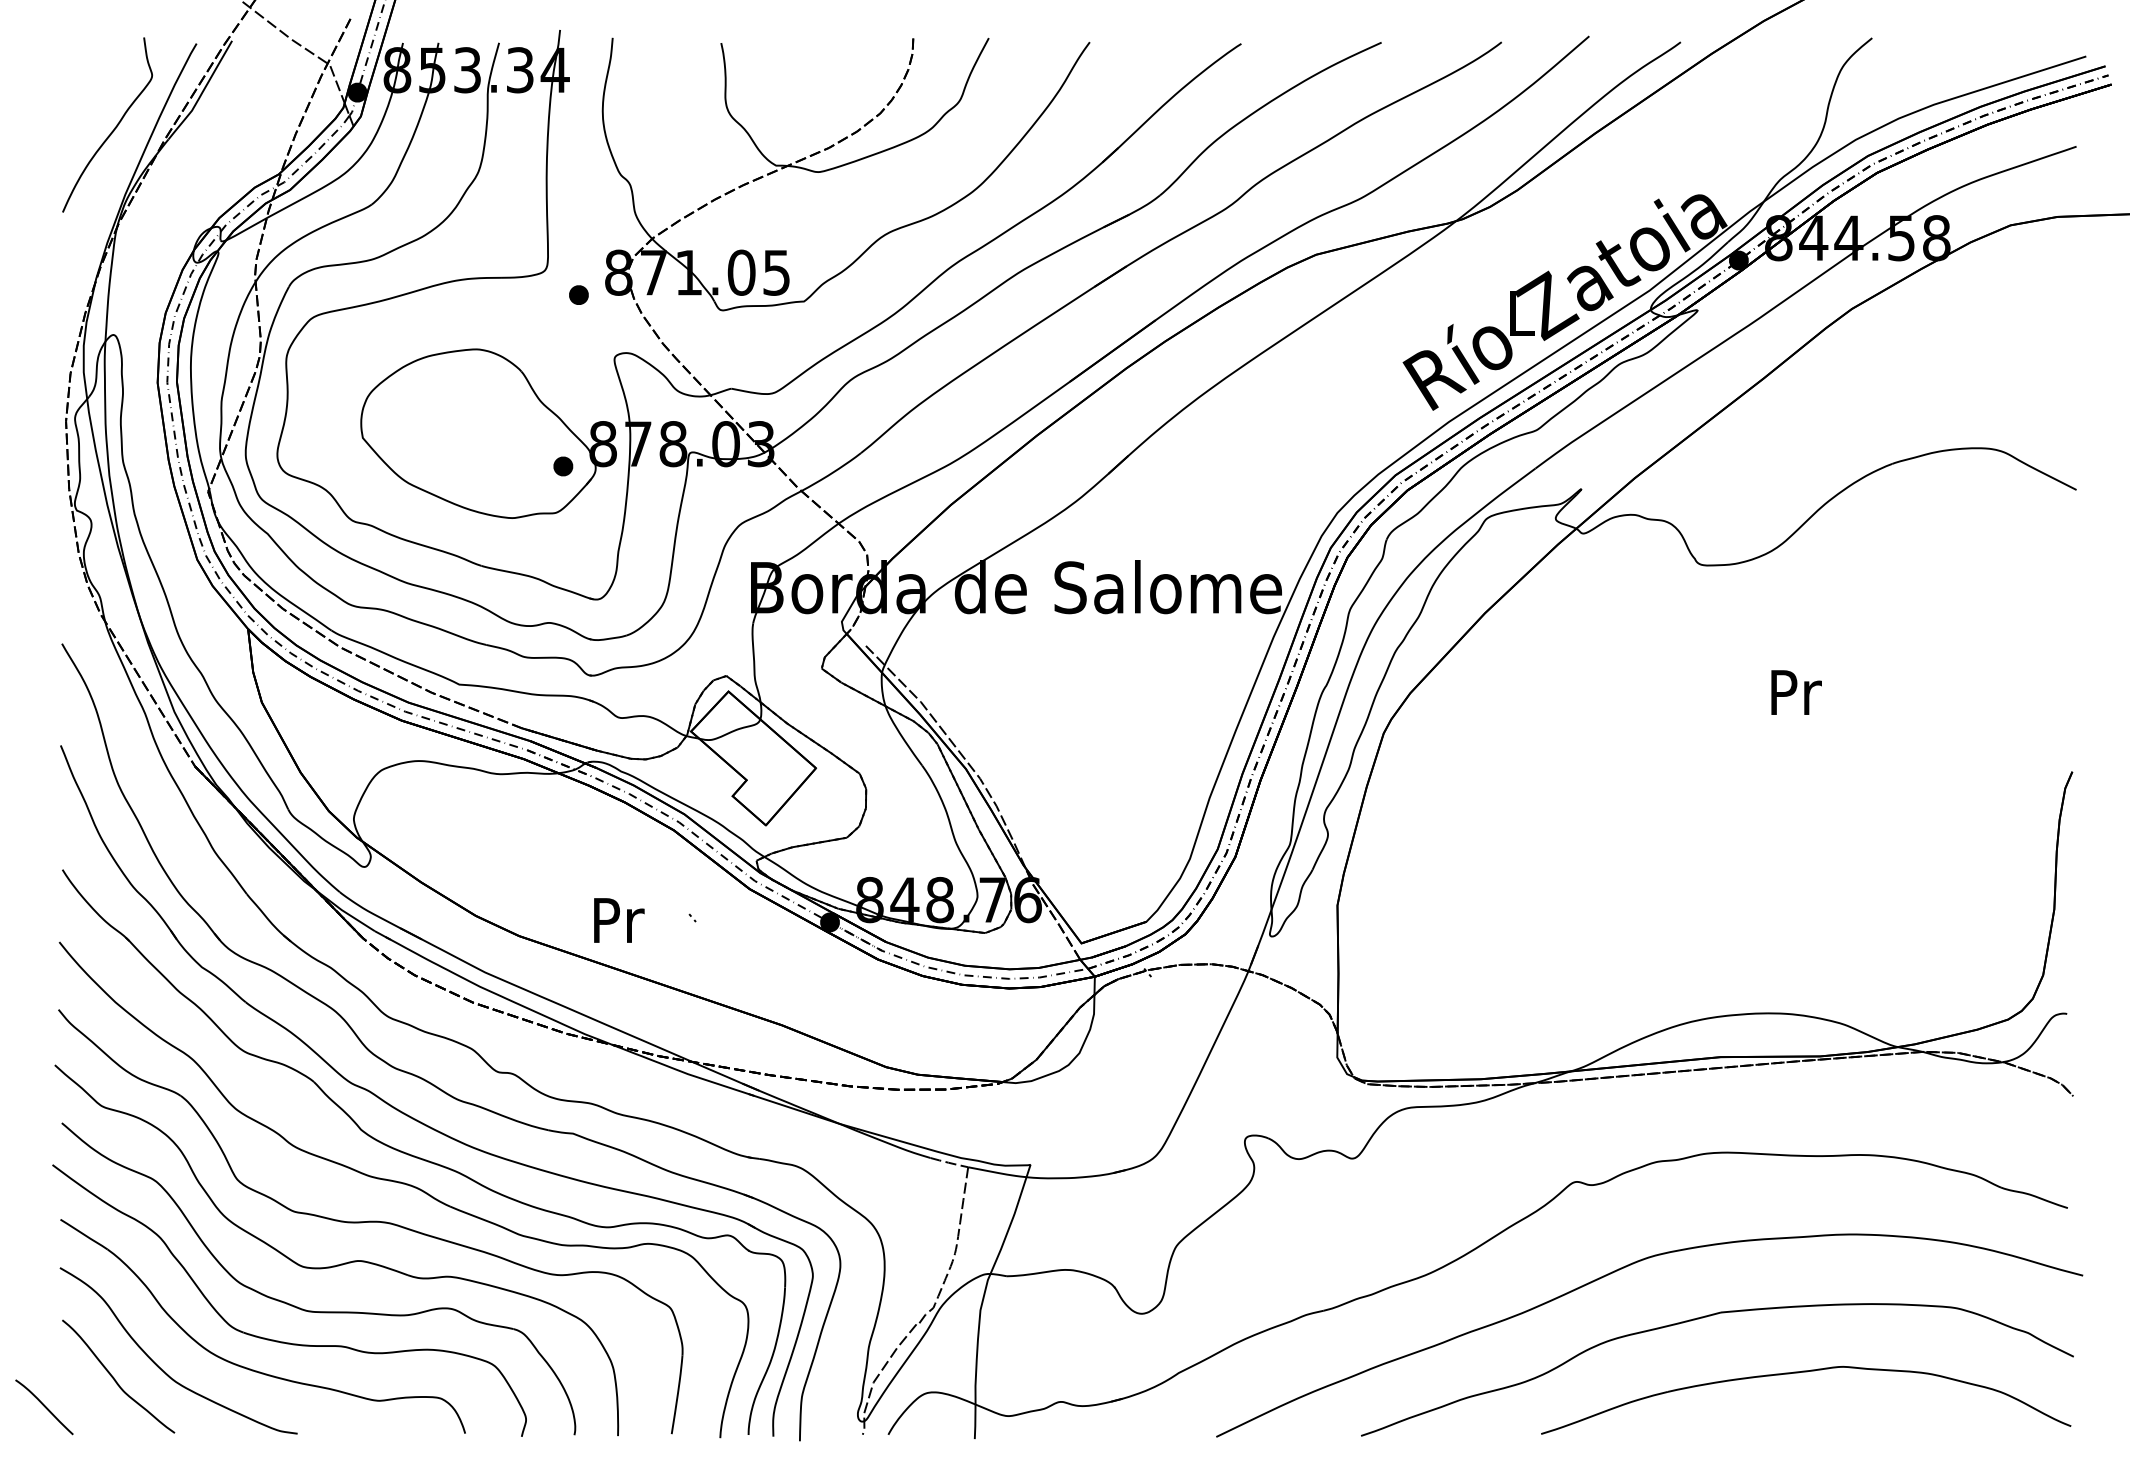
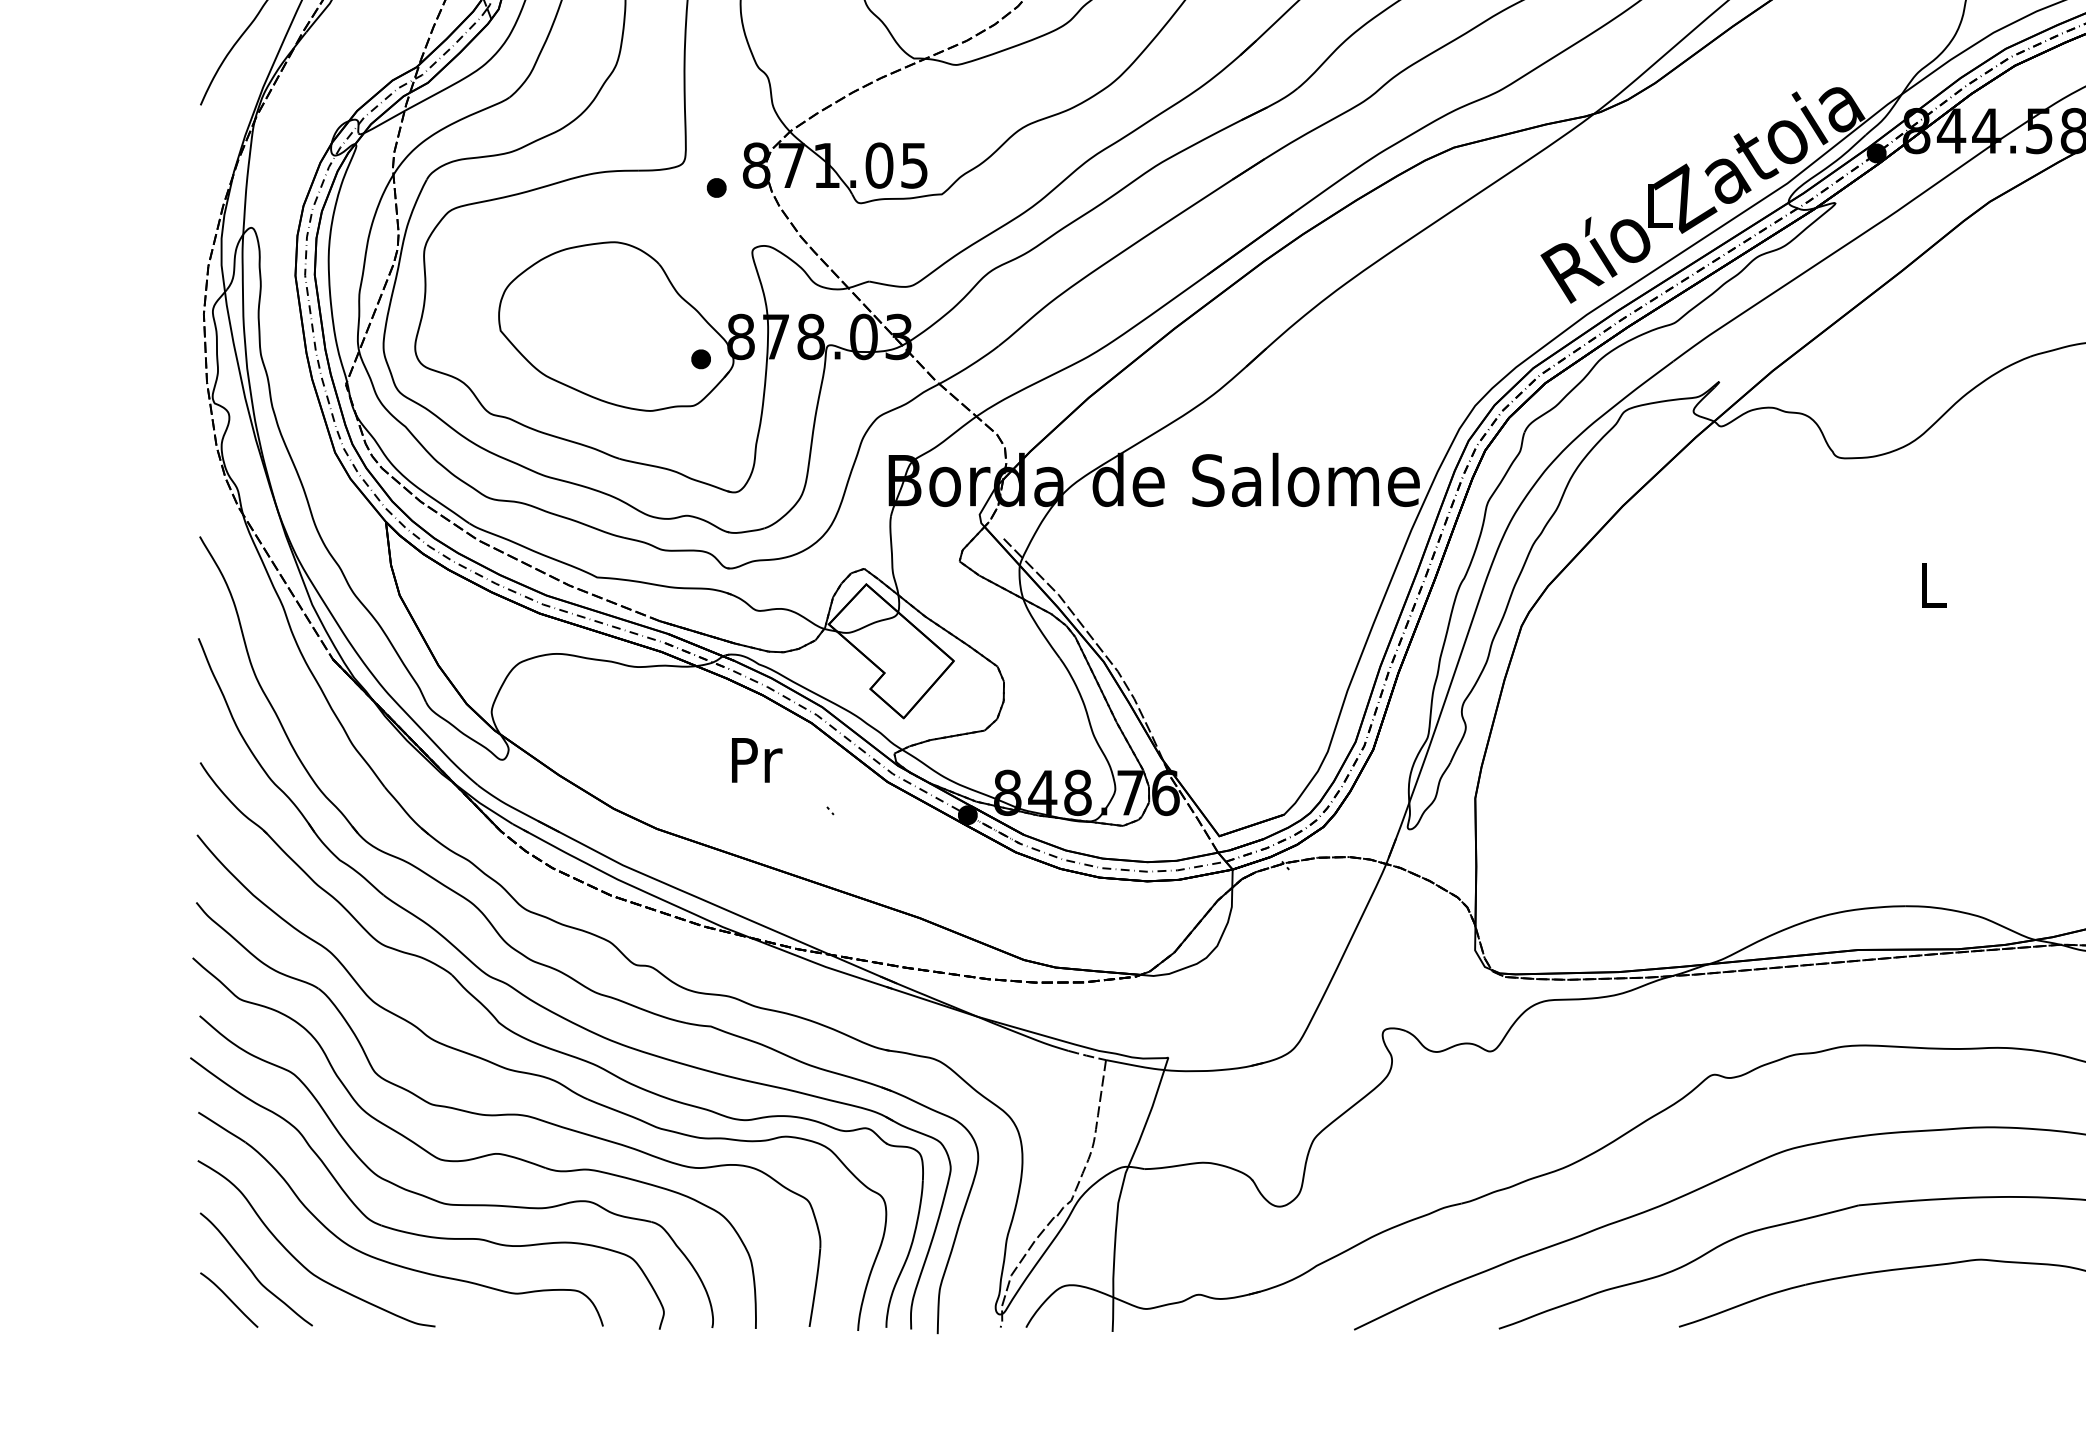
text: (1796, 692) -> (1934, 585), Pr -> L
text: (619, 920) -> (757, 760), moved
curve: (44, 1407) -> (229, 1300), moved

